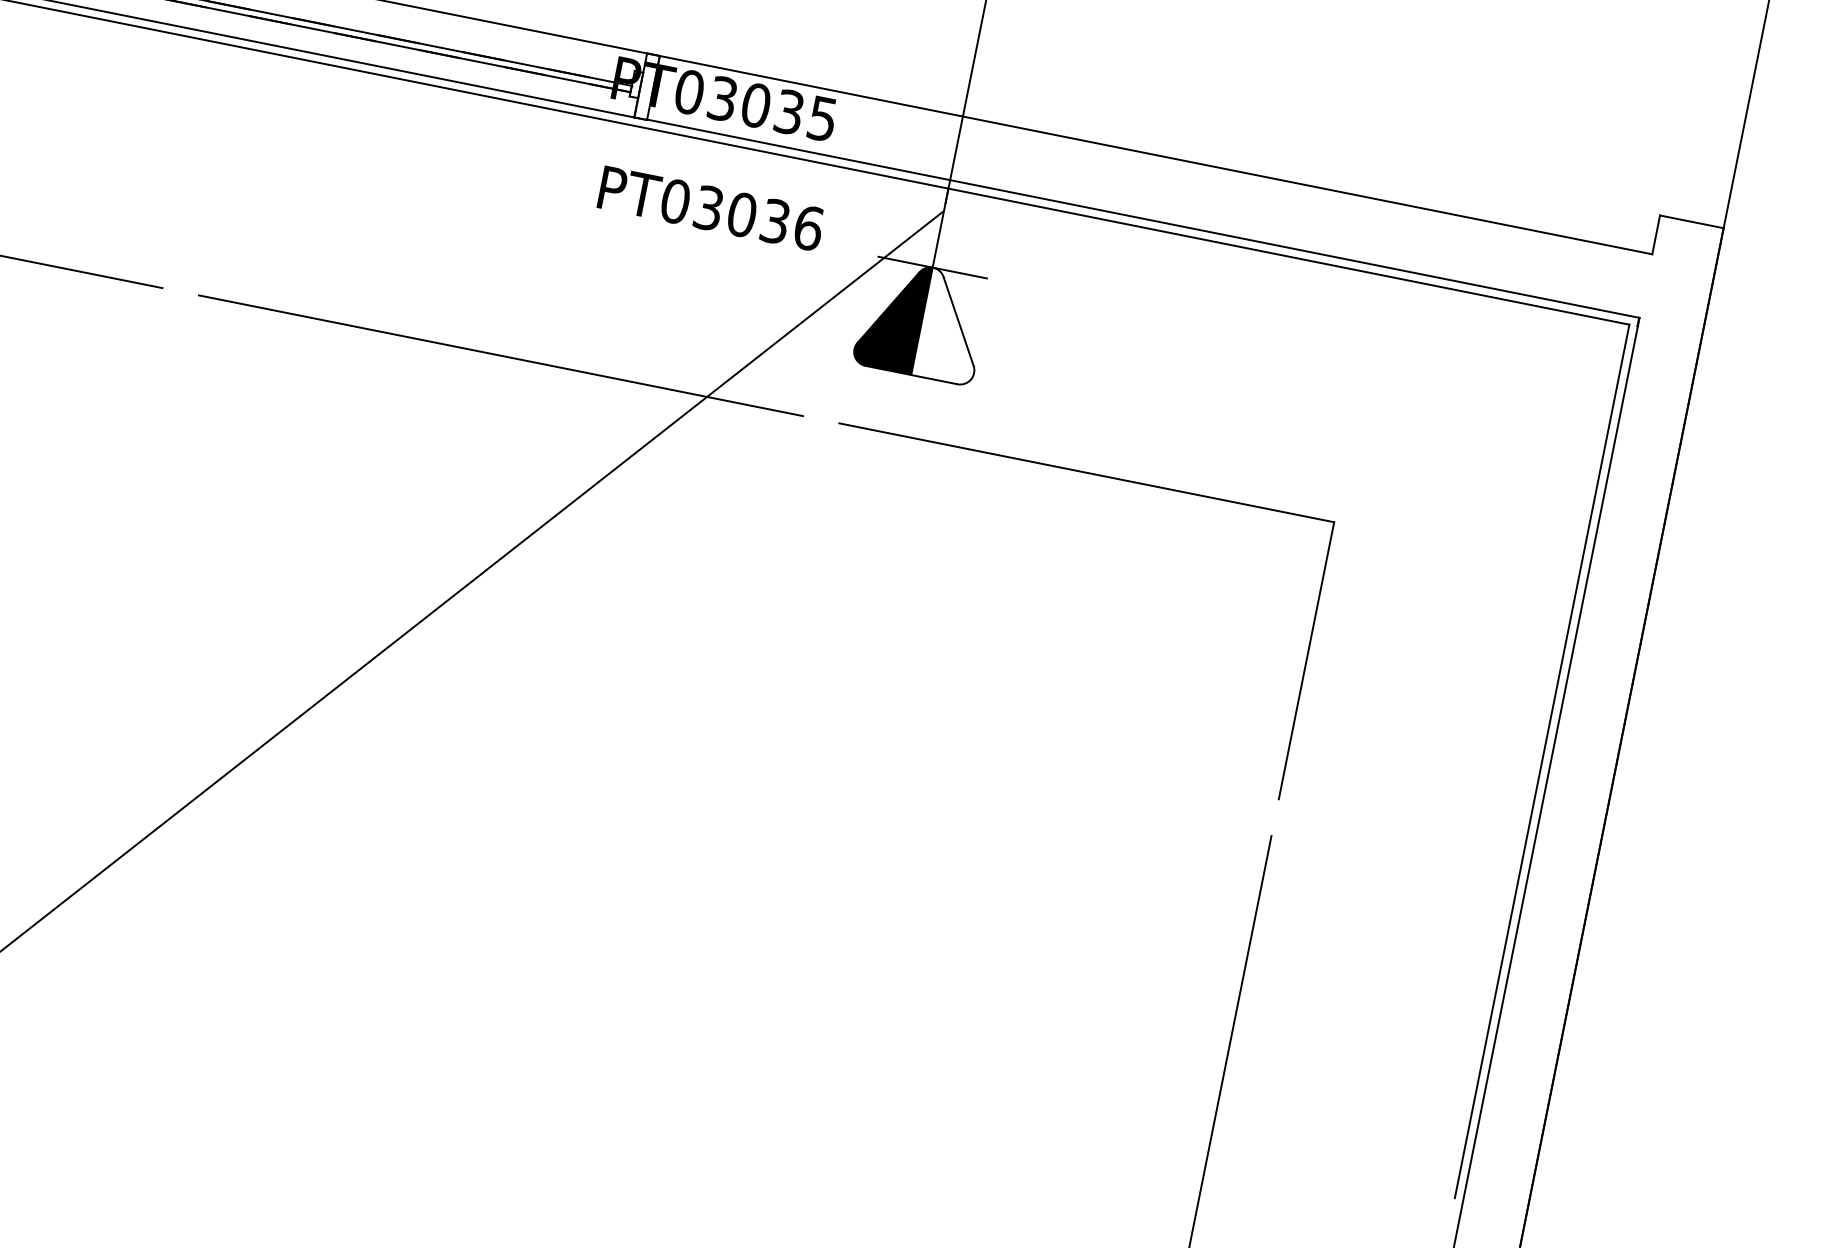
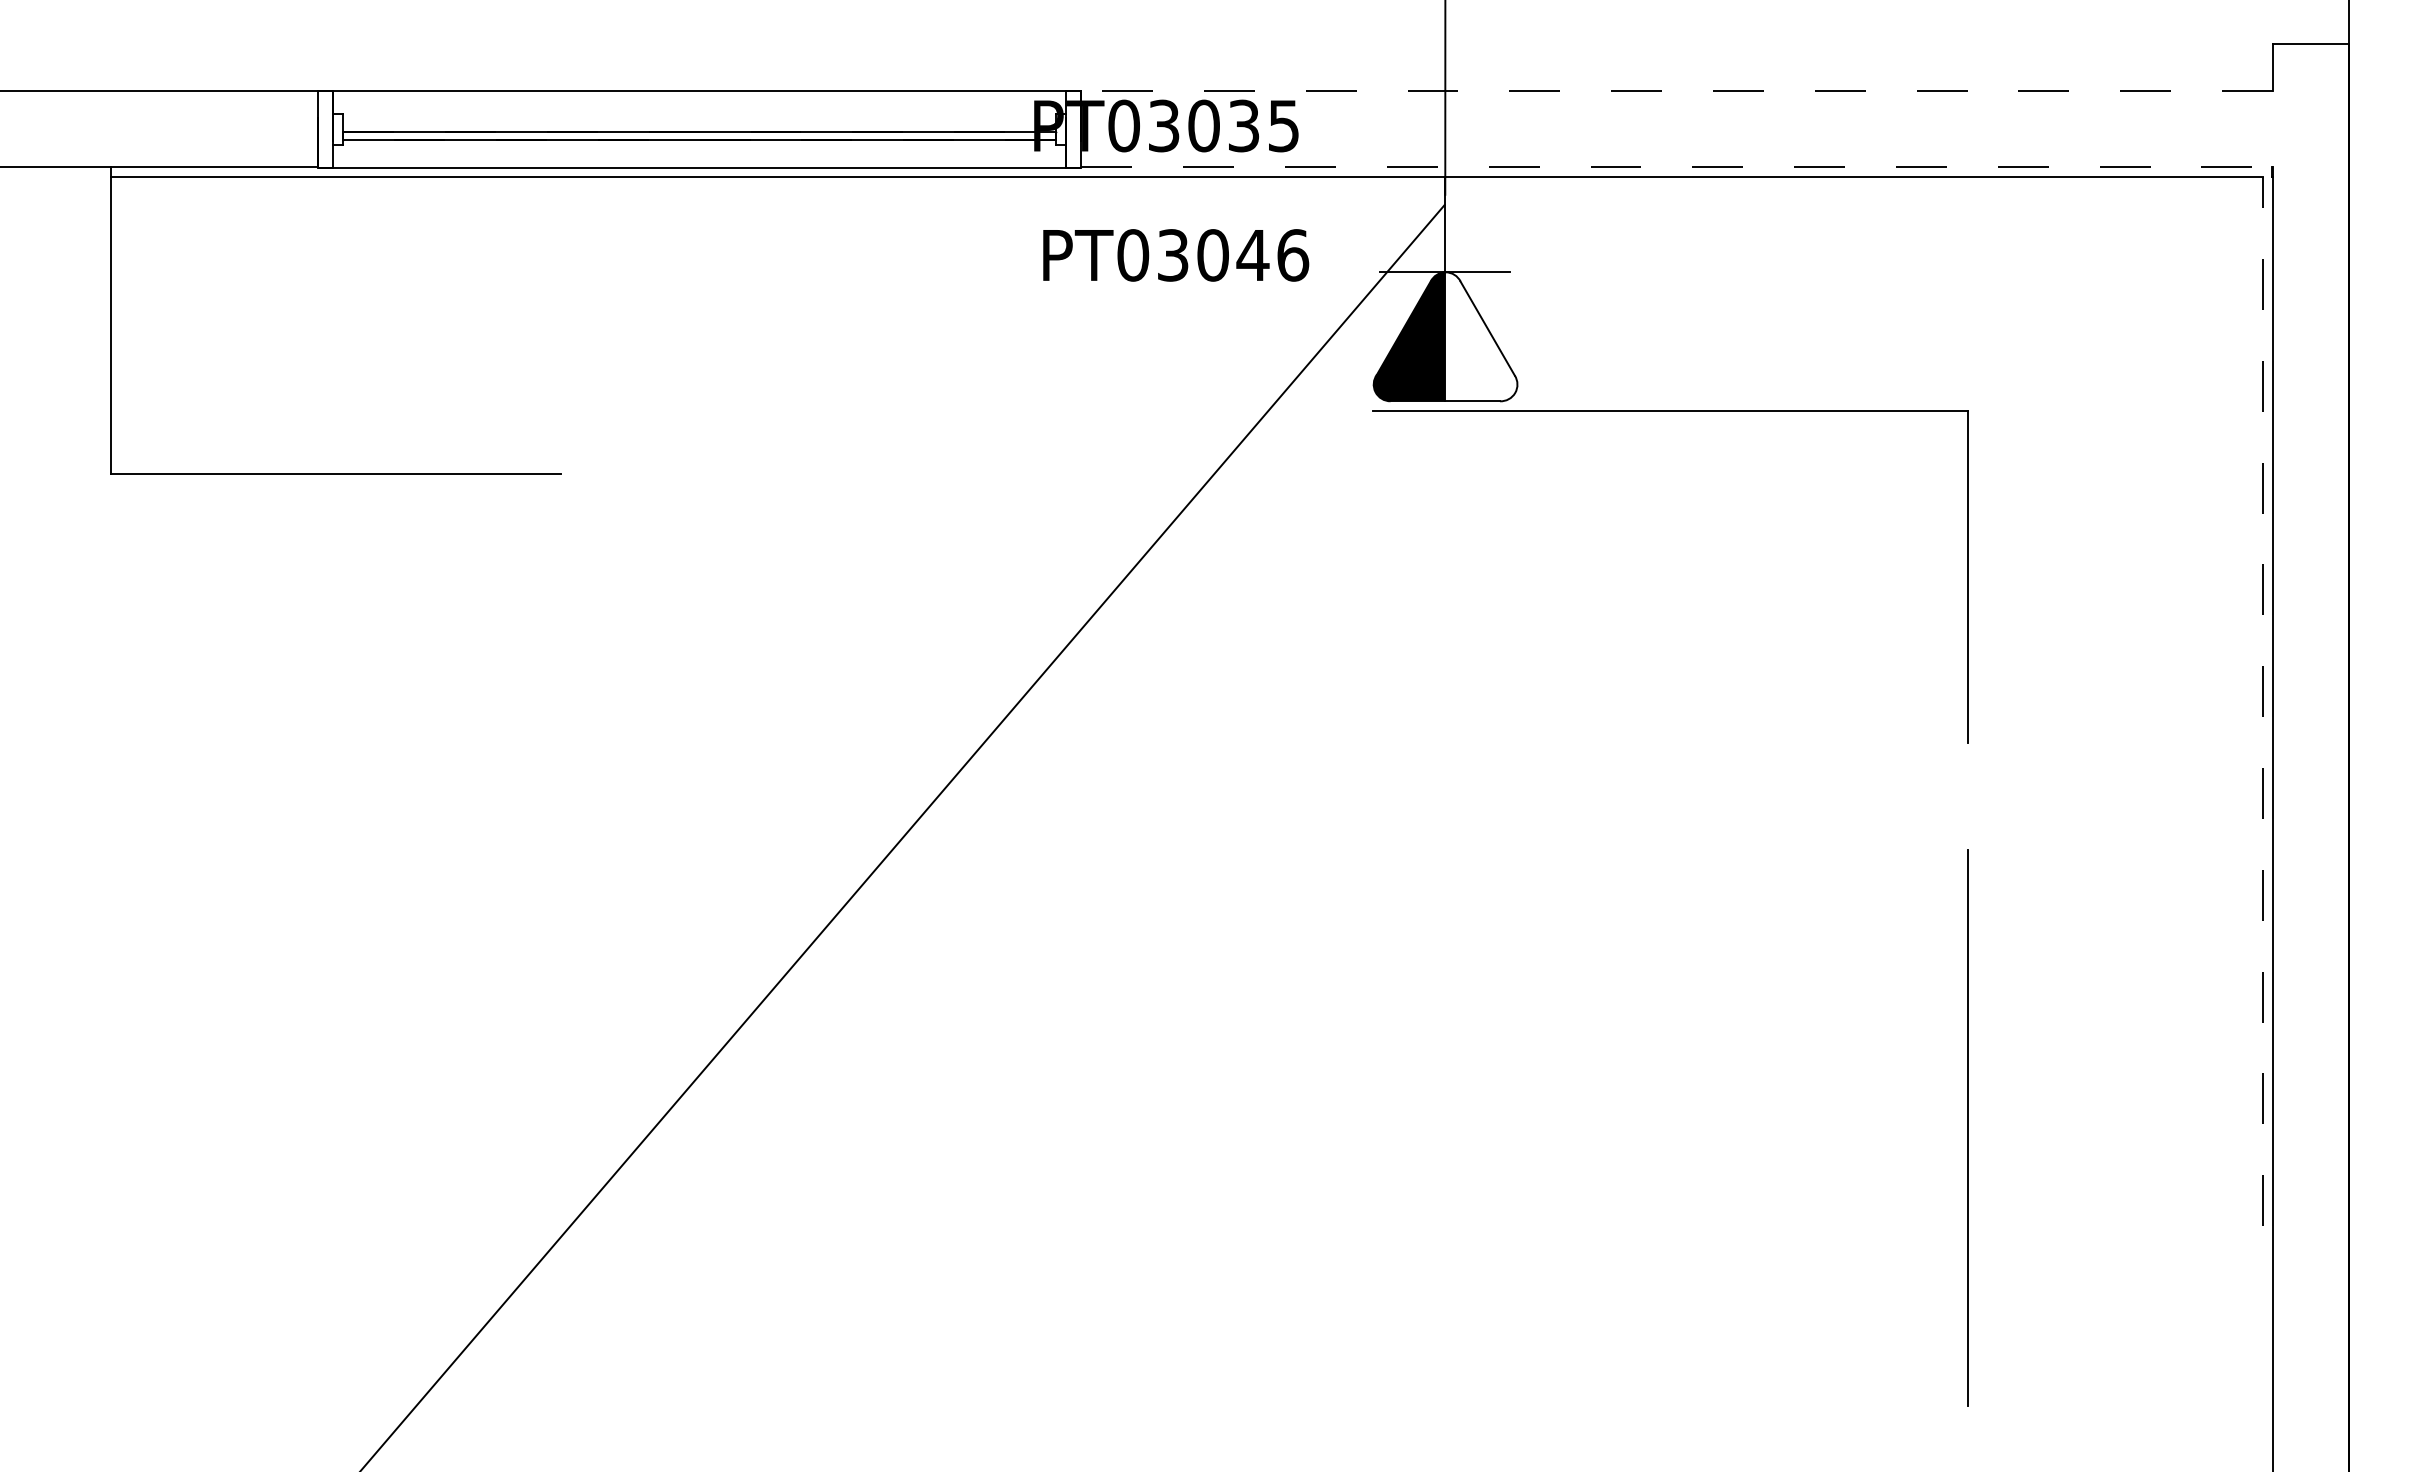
line: (1156, 154) -> (1677, 90), solid -> dashed
line: (1143, 218) -> (1677, 167), solid -> dashed
text: (774, 221) -> (1252, 255), PT03036 -> PT03046
line: (500, 355) -> (966, 473), removed
part: (1086, 473) -> (1670, 411), moved
line: (1541, 761) -> (2262, 701), solid -> dashed

